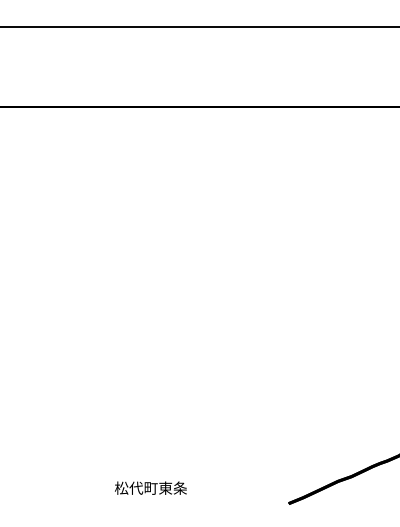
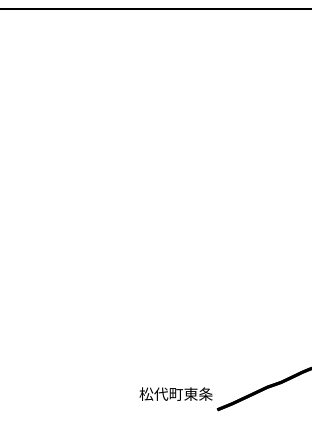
text: (150, 487) -> (175, 393), moved

